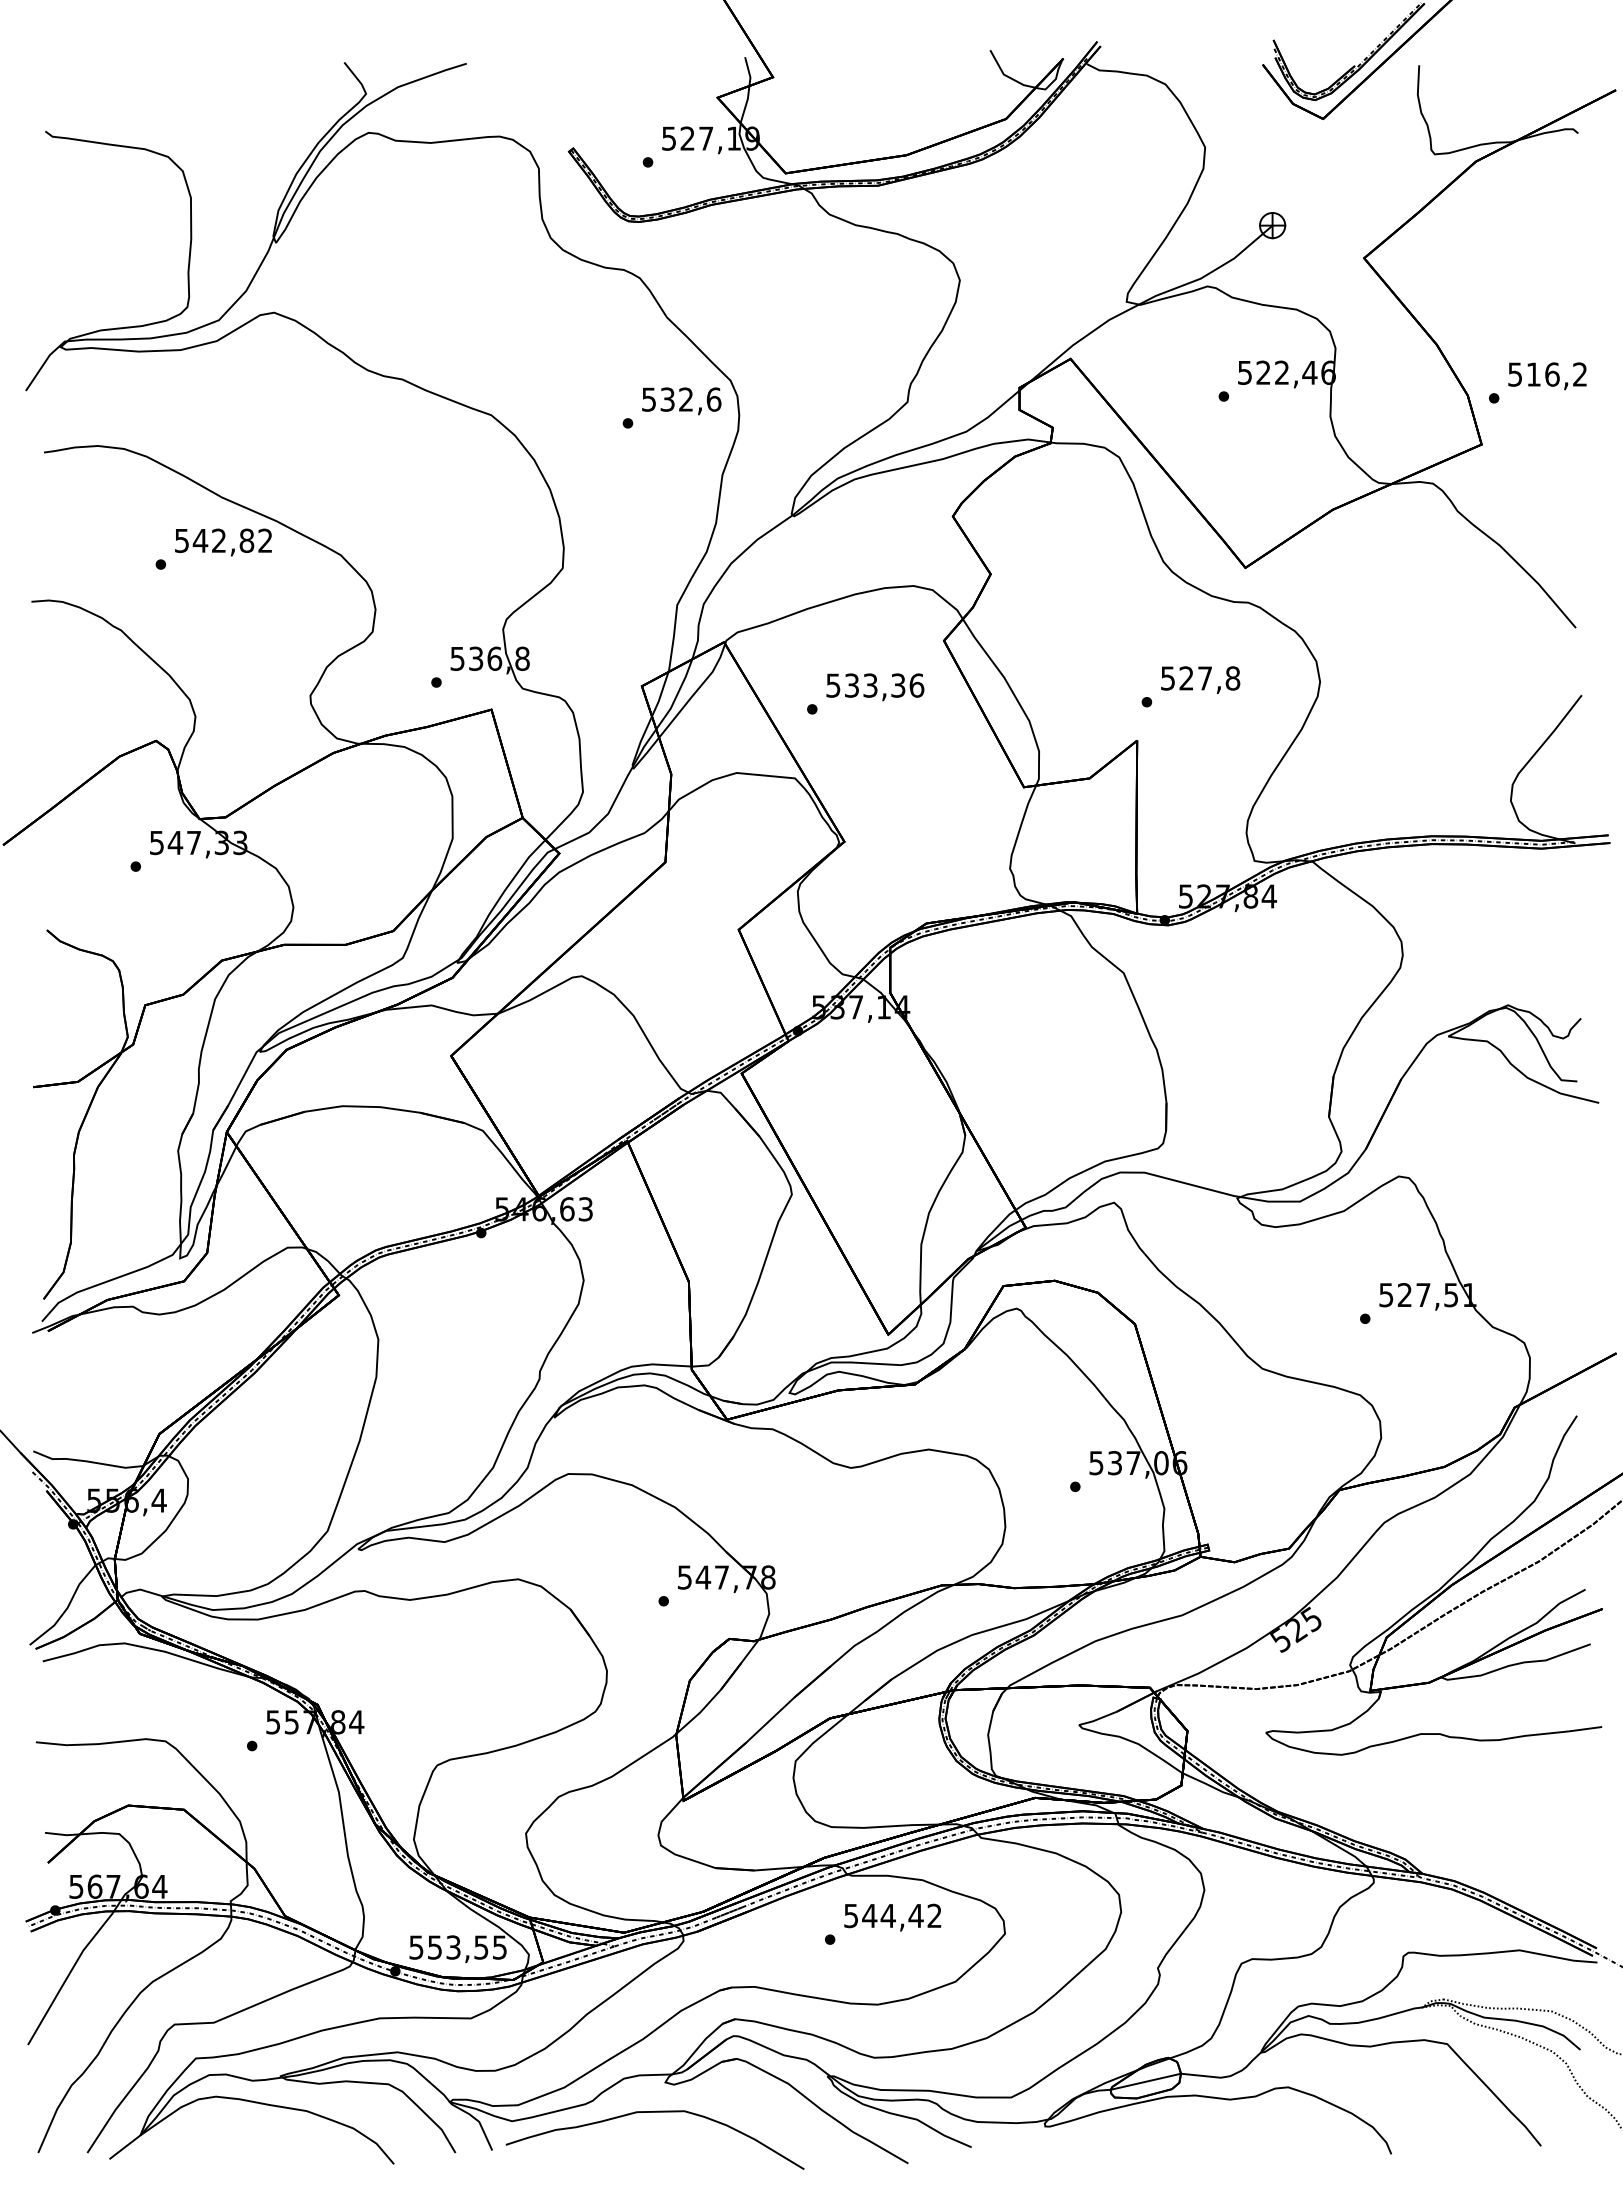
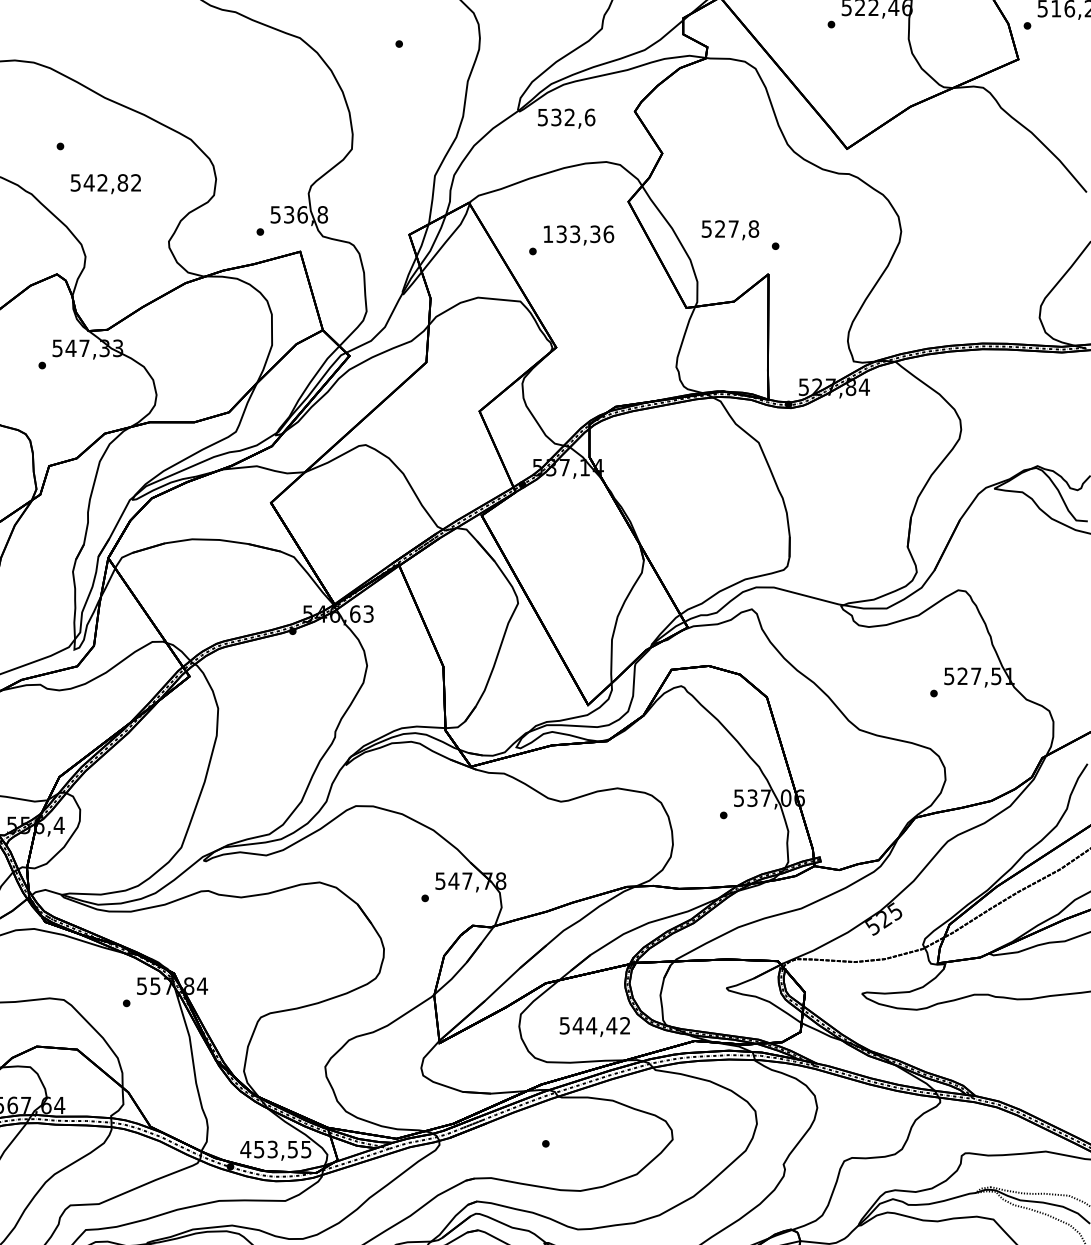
text: (681, 401) -> (566, 118), moved
text: (223, 542) -> (105, 184), moved
text: (1200, 679) -> (730, 229), moved
text: (833, 685) -> (548, 234), 533,36 -> 133,36
text: (892, 1917) -> (594, 1026), moved
text: (416, 1947) -> (245, 1149), 553,55 -> 453,55

